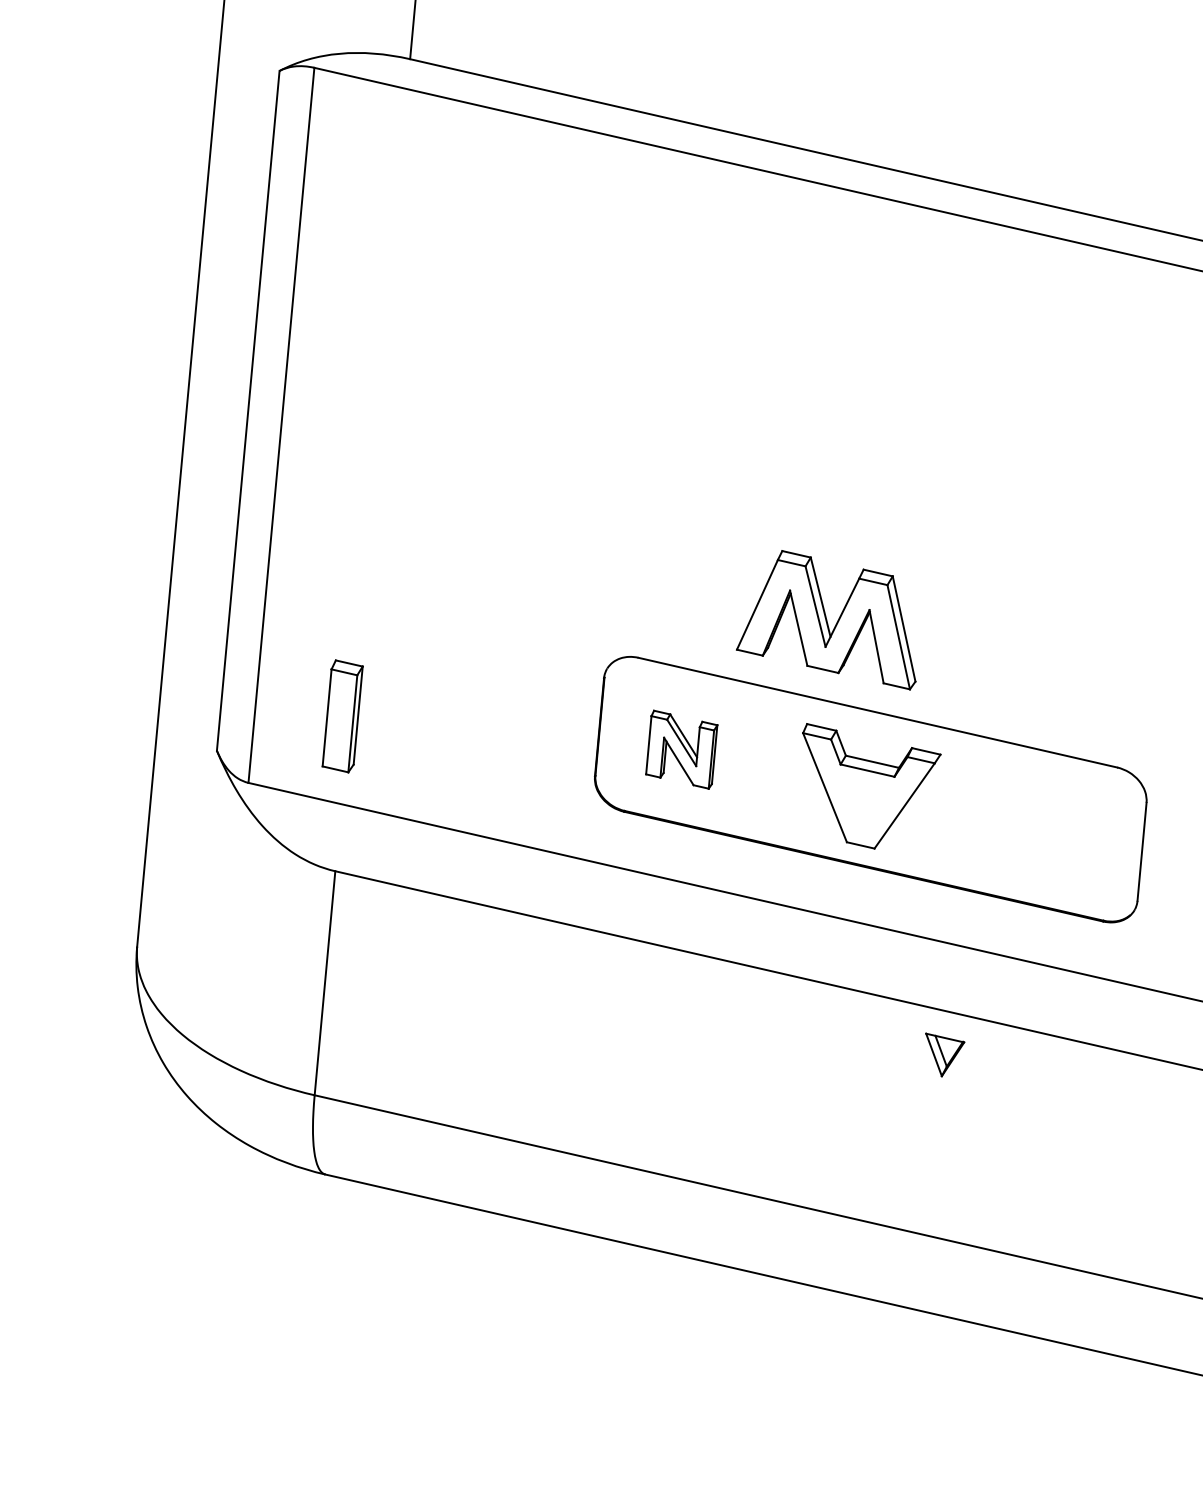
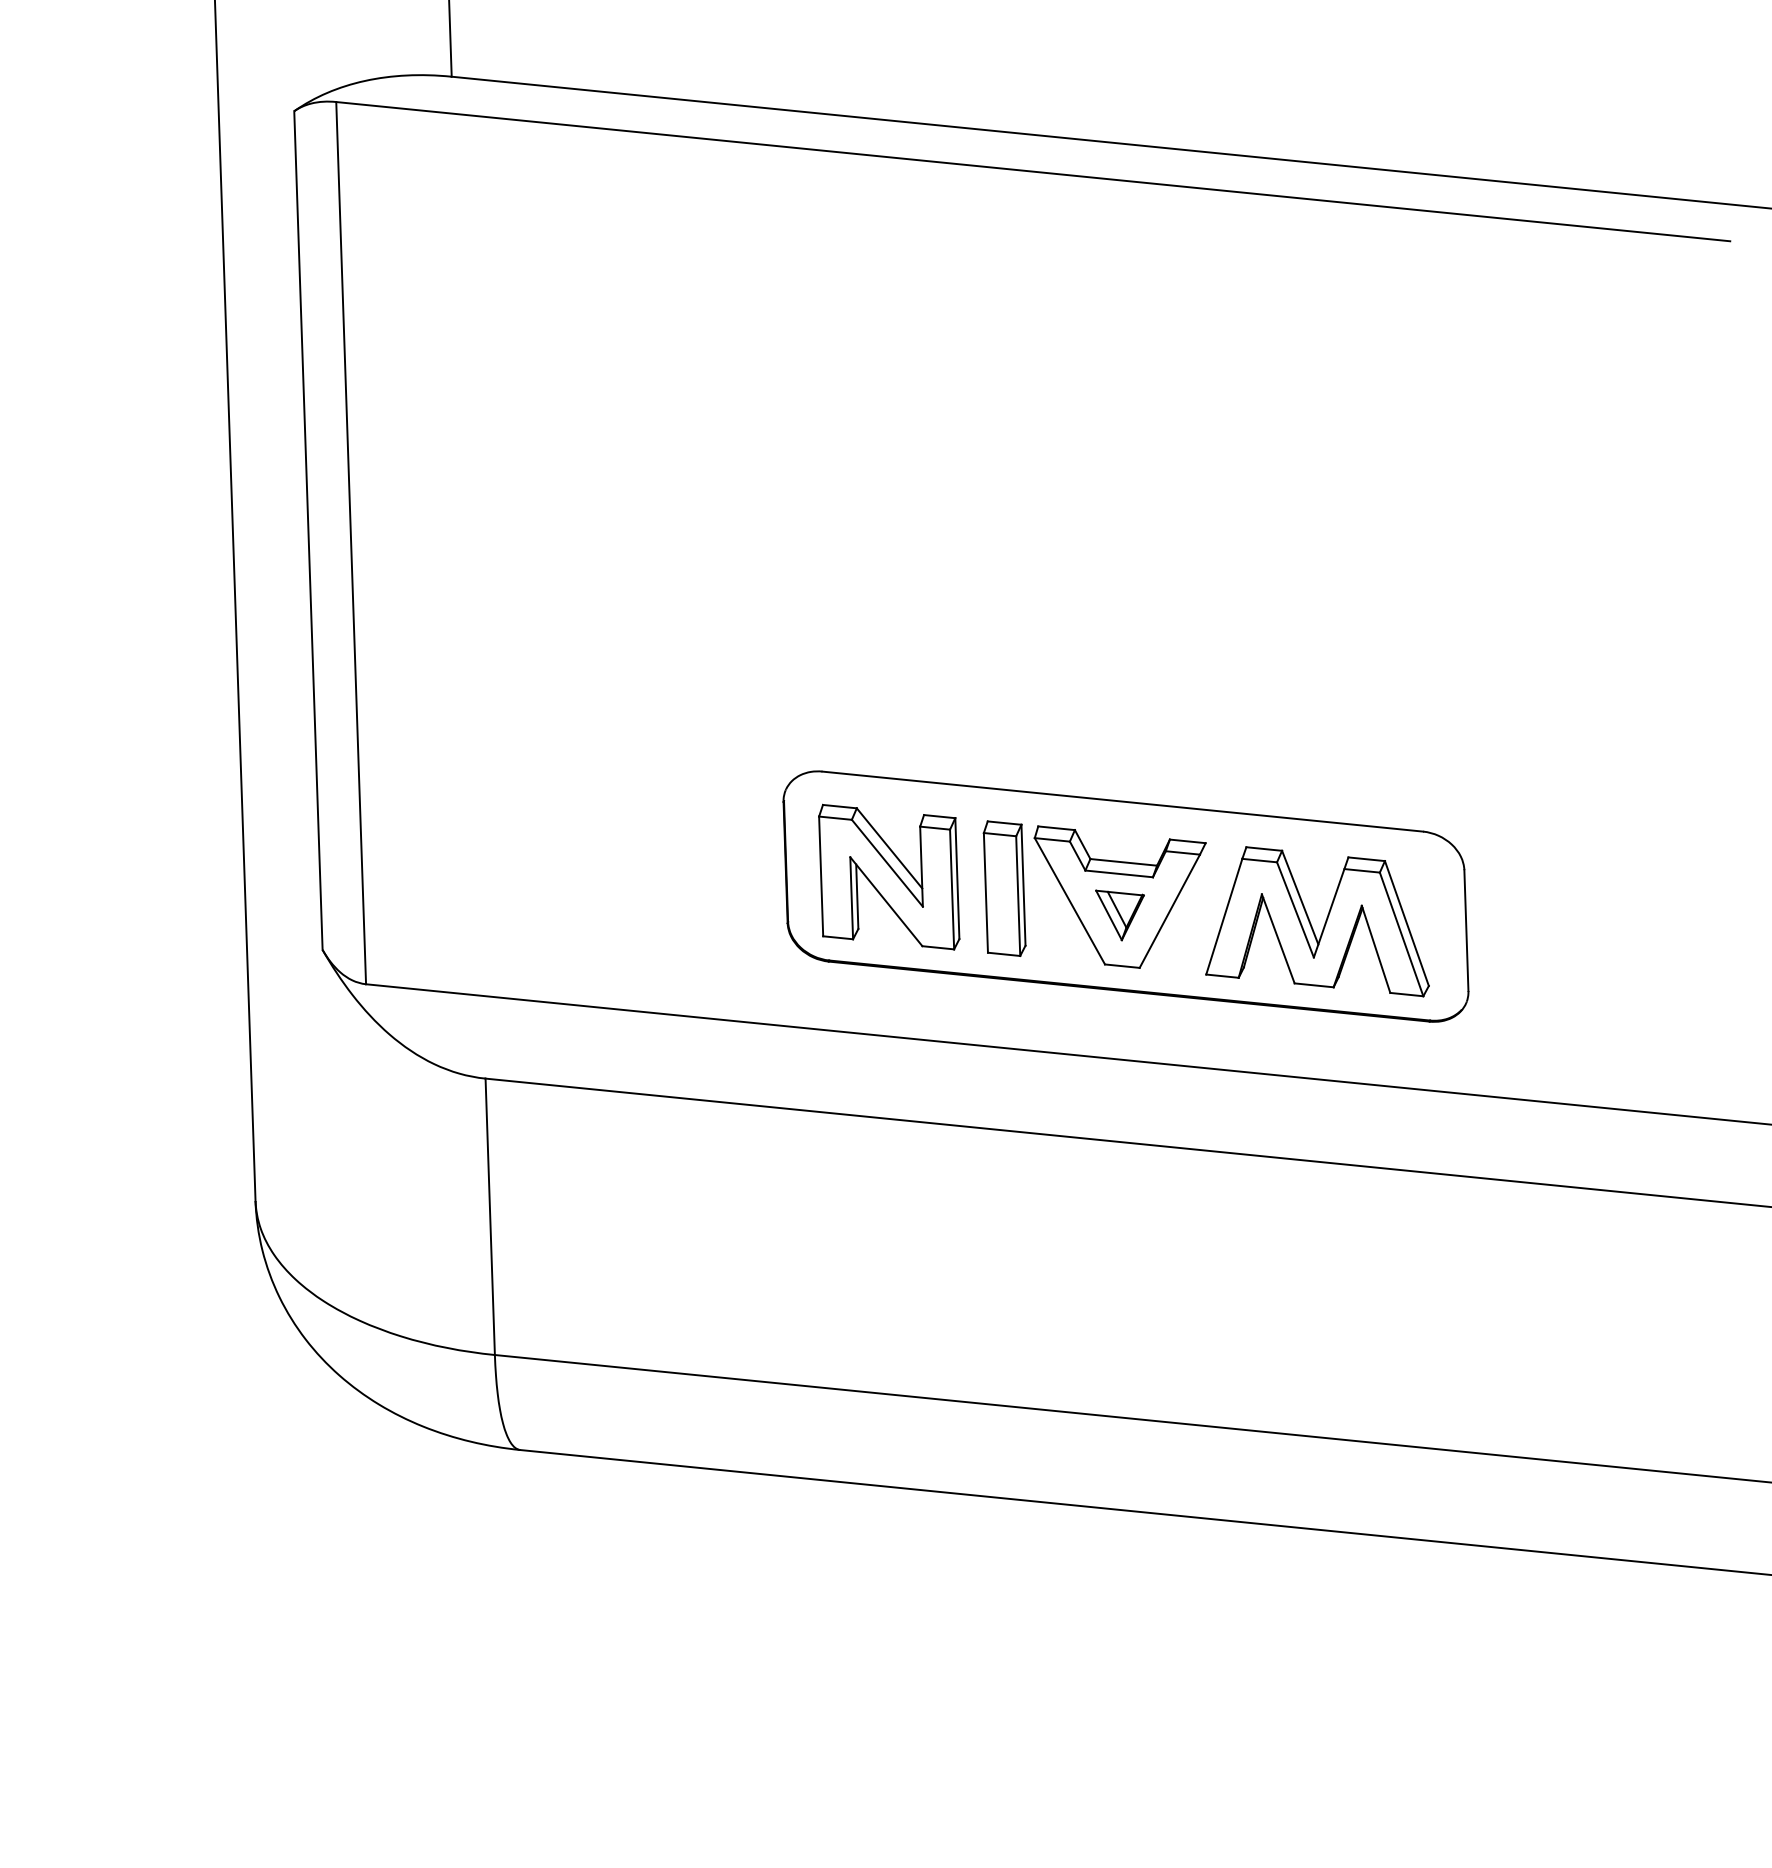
part: (827, 619) -> (1311, 923), moved
part: (342, 716) -> (1004, 888), moved
part: (681, 749) -> (889, 876), size x1.67
part: (942, 1056) -> (1119, 915), moved

